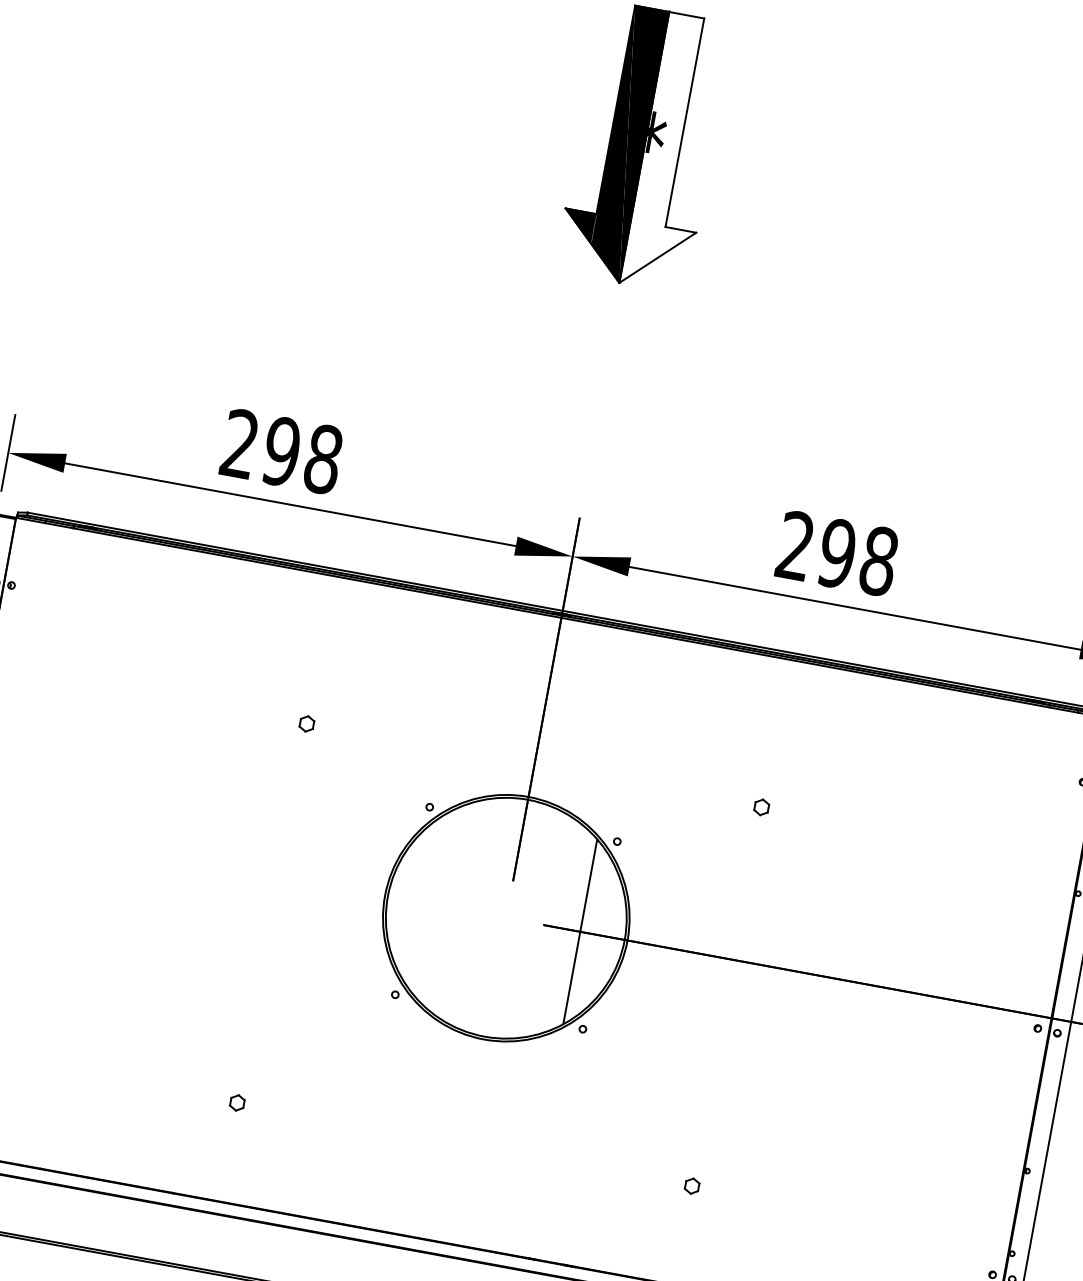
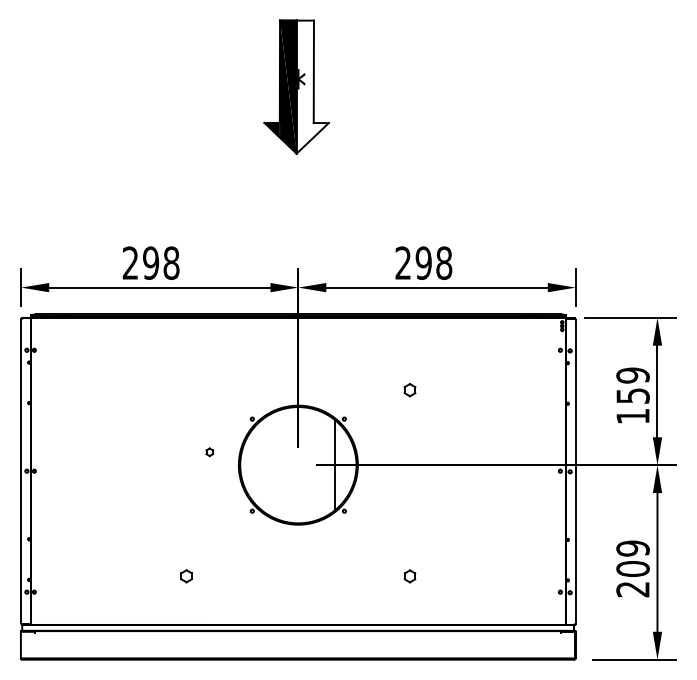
part: (306, 724) -> (209, 452), moved
part: (760, 807) -> (409, 390), size x1.6
part: (236, 1103) -> (186, 576), size x1.6
part: (691, 1184) -> (409, 575), size x1.6

